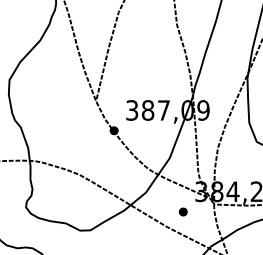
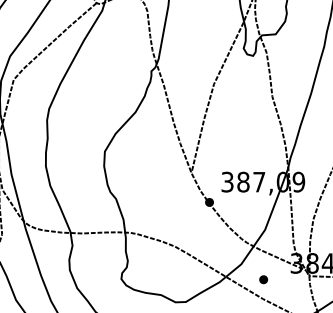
part: (183, 211) -> (263, 279), moved

